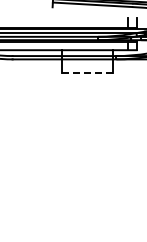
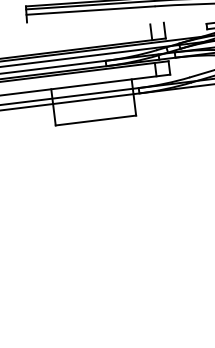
line: (87, 72) -> (95, 120), dashed -> solid

